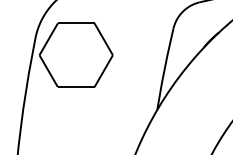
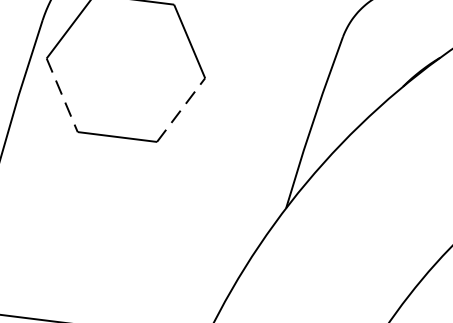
line: (104, 70) -> (182, 108), solid -> dashed
line: (48, 71) -> (61, 95), solid -> dashed

